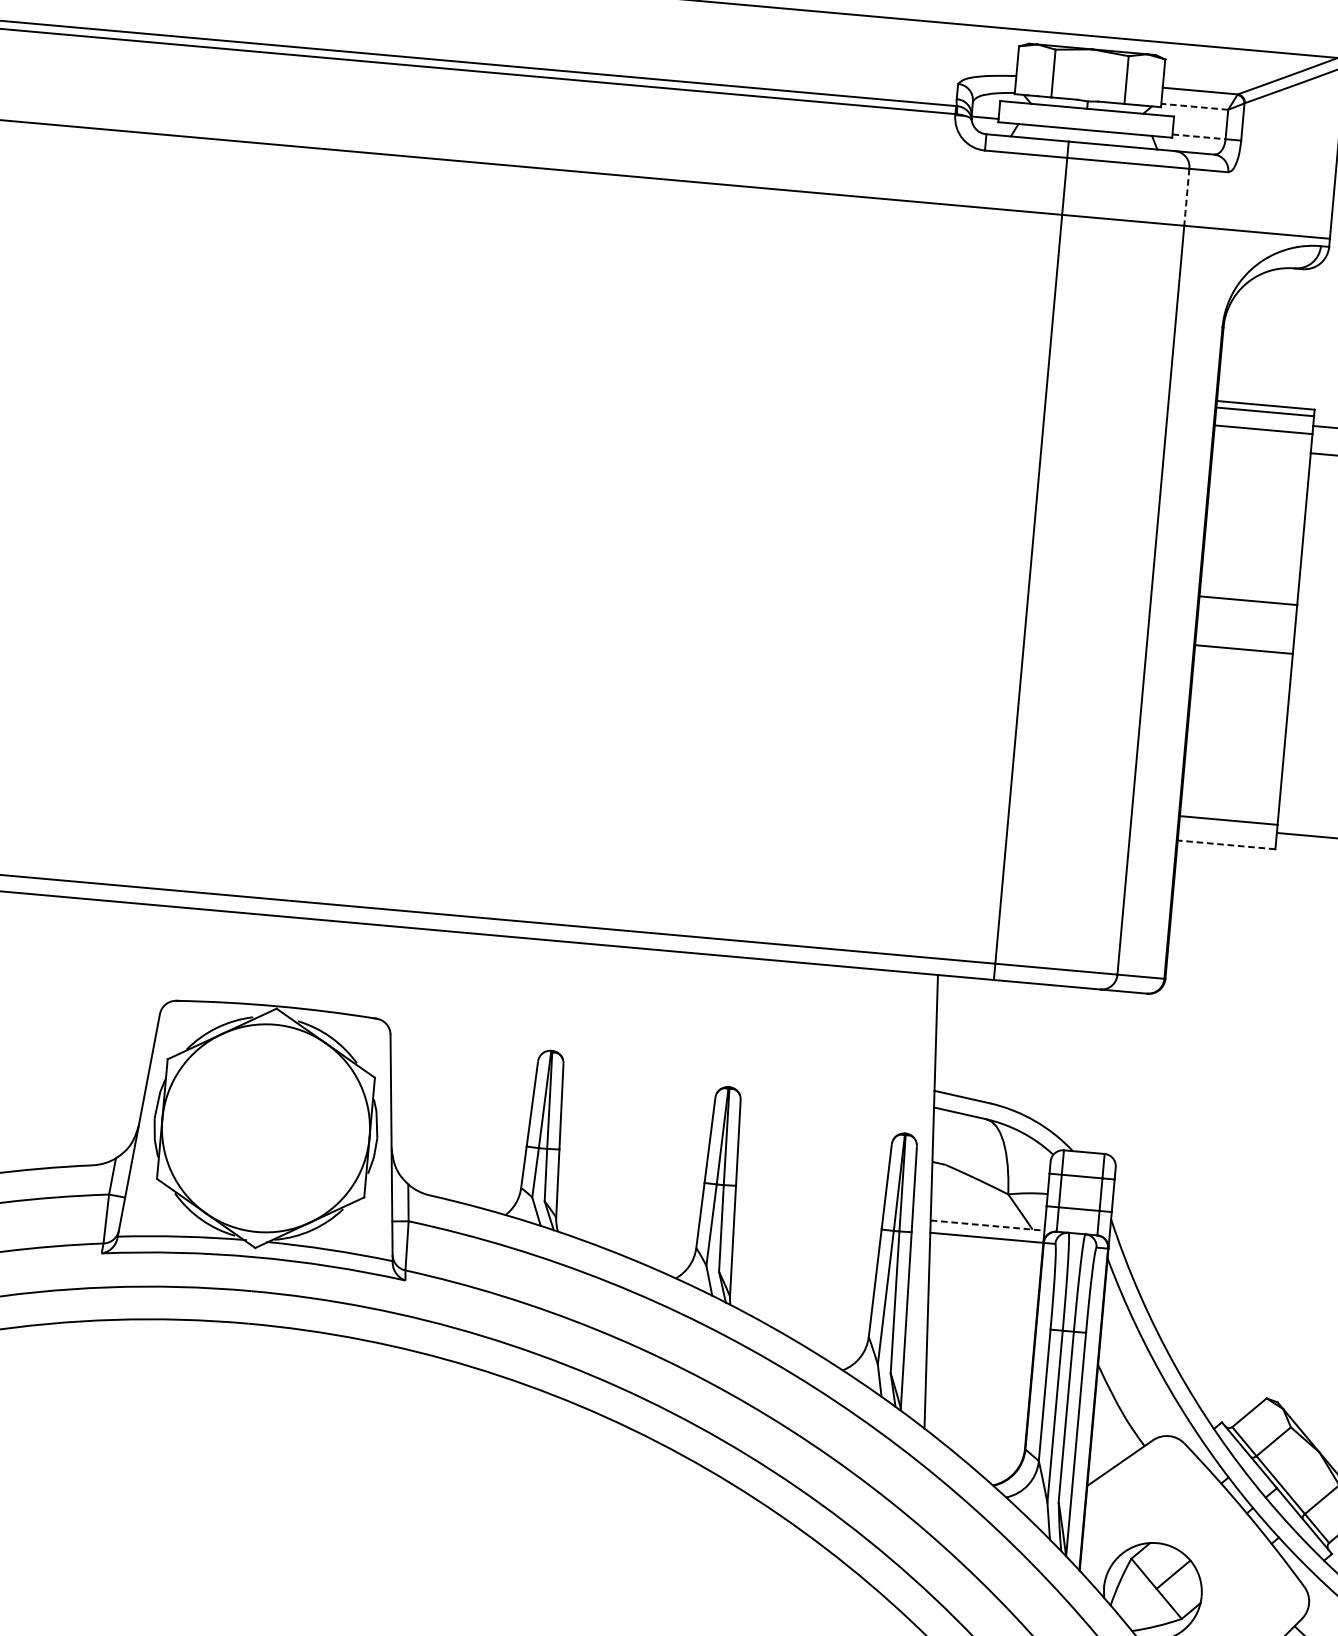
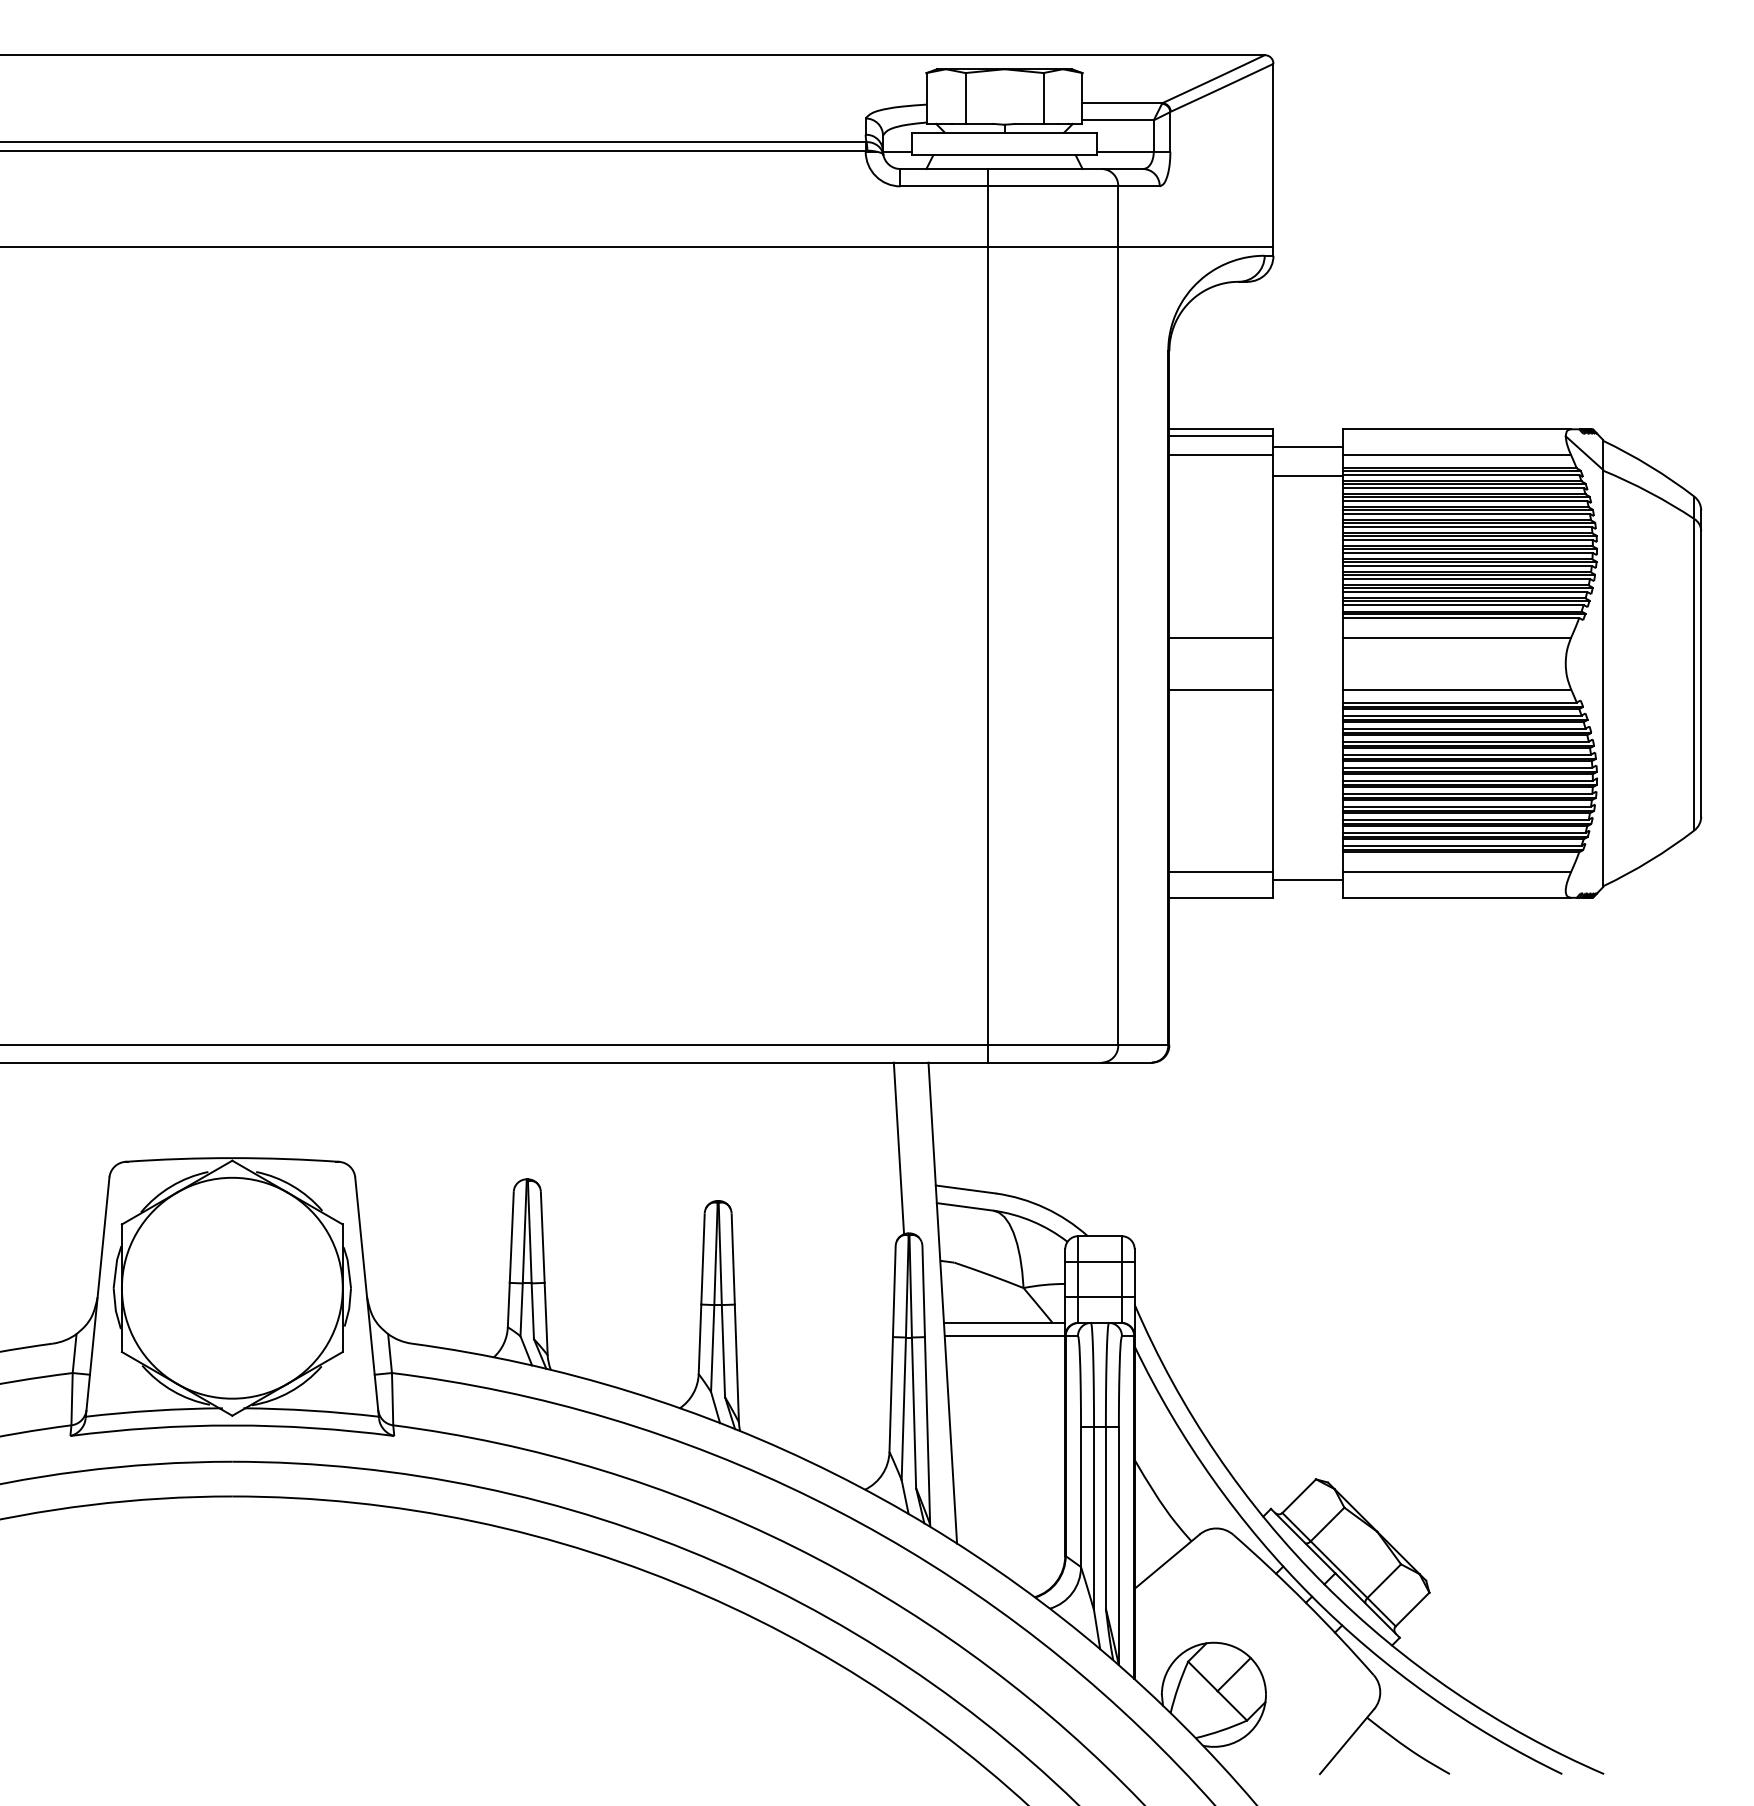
line: (1195, 107) -> (1118, 120), dashed -> solid
line: (1199, 136) -> (1125, 151), dashed -> solid
line: (1186, 198) -> (1118, 217), dashed -> solid
line: (1225, 844) -> (1220, 897), dashed -> solid
line: (902, 1053) -> (898, 1148), added
line: (987, 1225) -> (1004, 1322), dashed -> solid

